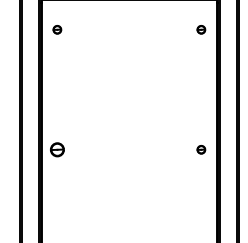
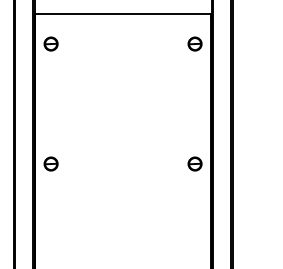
part: (56, 29) -> (50, 43), size x1.67
part: (200, 29) -> (194, 43), size x1.67
part: (200, 149) -> (194, 163), size x1.67

